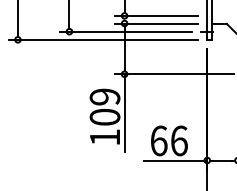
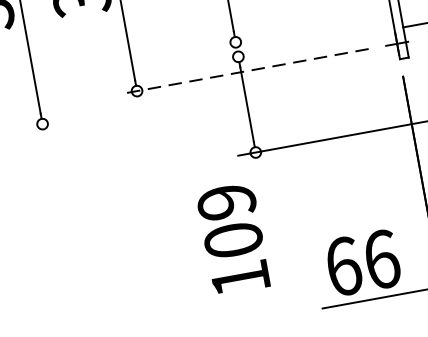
line: (156, 15) -> (295, 30), removed
line: (156, 23) -> (298, 45), removed
line: (126, 31) -> (244, 71), solid -> dashed
line: (102, 39) -> (202, 94), removed
line: (124, 113) -> (269, 226), removed

